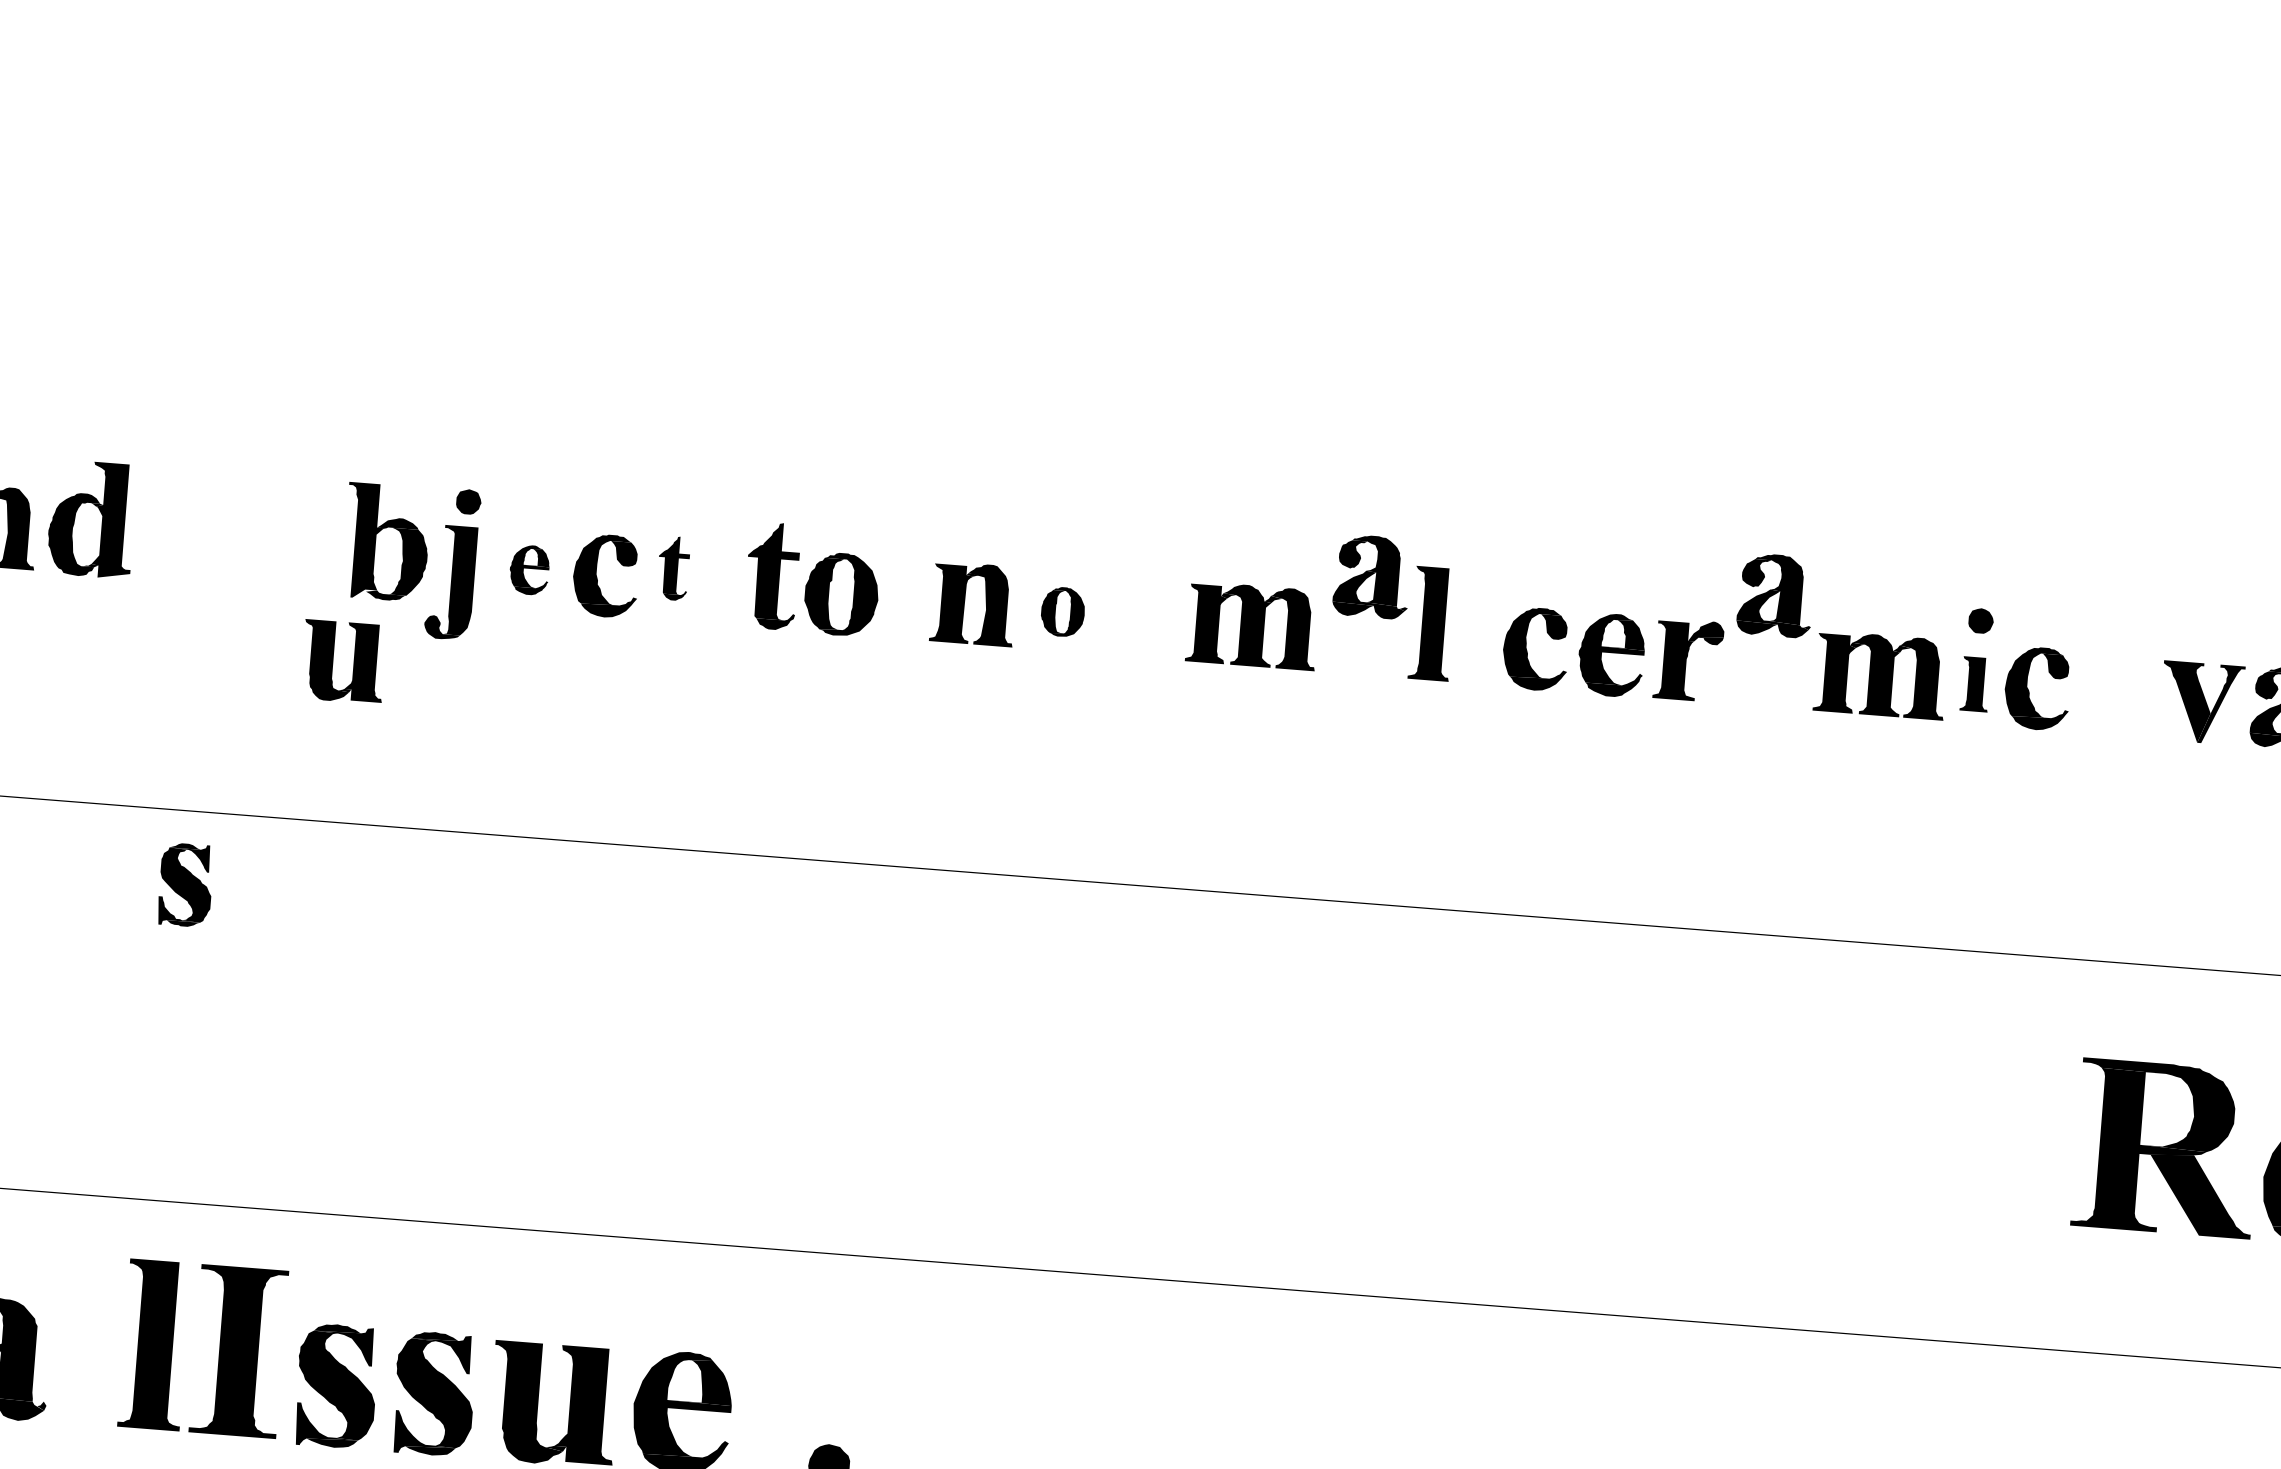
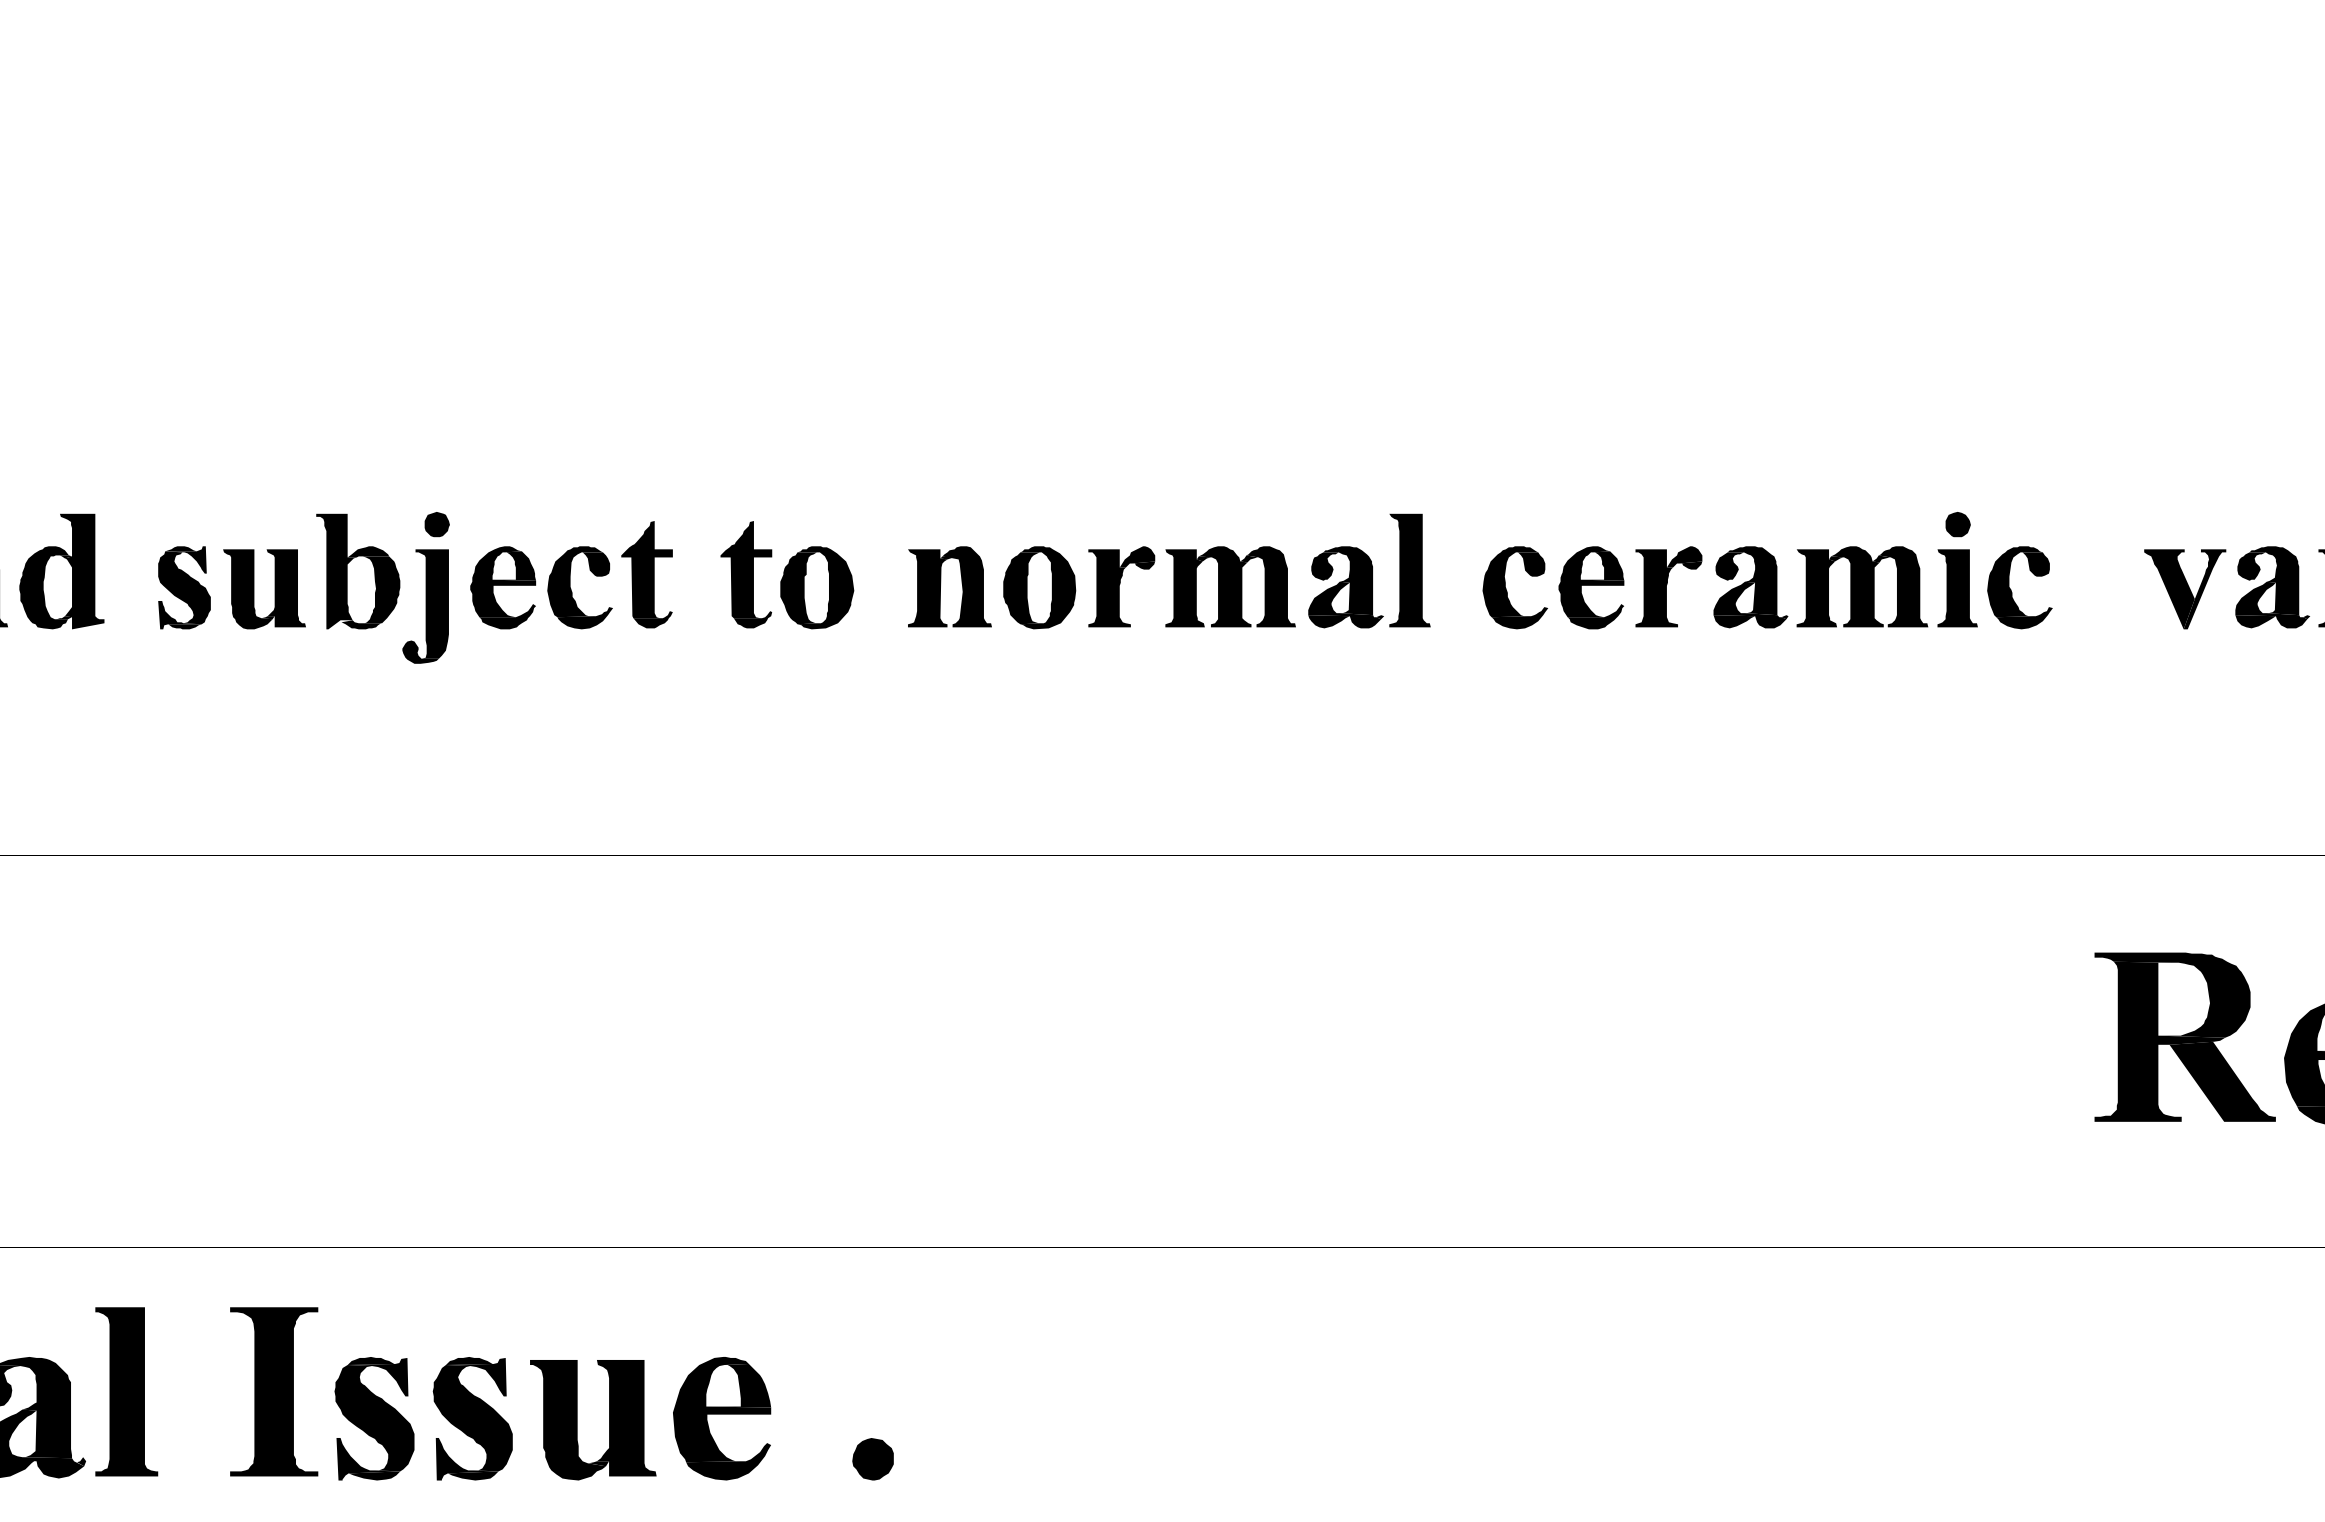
part: (673, 567) -> (646, 574), size x1.67
part: (529, 569) -> (503, 587), size x1.67
part: (1371, 576) -> (1345, 587), moved
part: (1775, 595) -> (1750, 587), moved
part: (1062, 611) -> (1039, 587), size x1.67
part: (1144, 617) -> (1121, 586), added
part: (333, 661) -> (254, 589), moved
part: (1975, 684) -> (1957, 588), size x1.43
part: (185, 884) -> (184, 587), moved
part: (154, 1344) -> (126, 1391), moved

